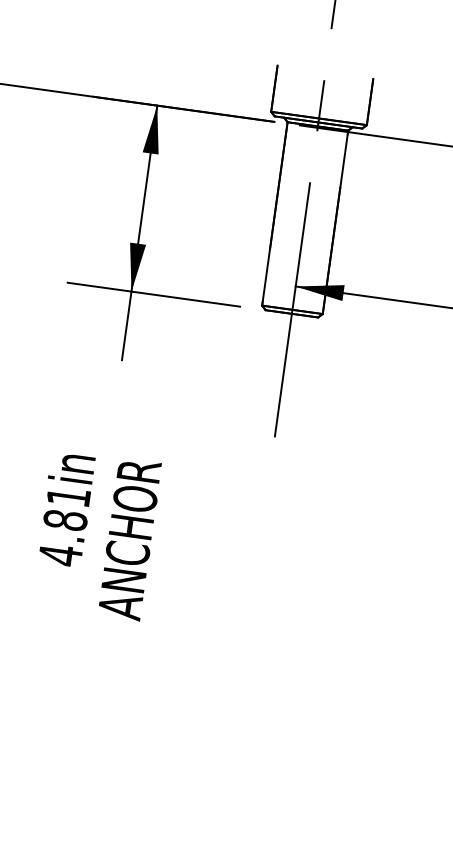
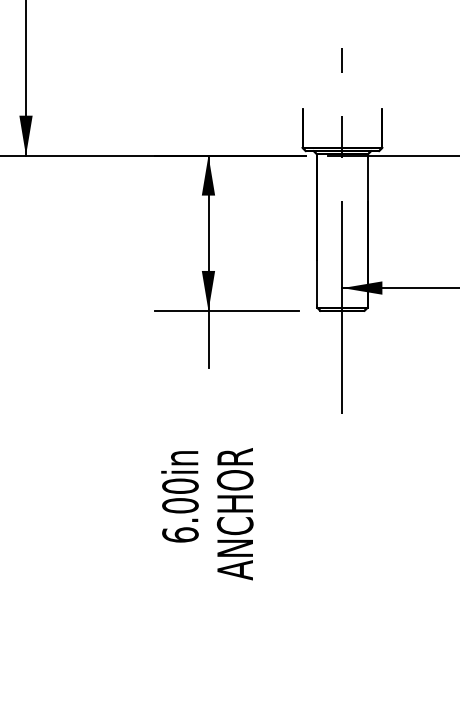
text: (64, 525) -> (180, 510), 4.81in -> 6.00in

